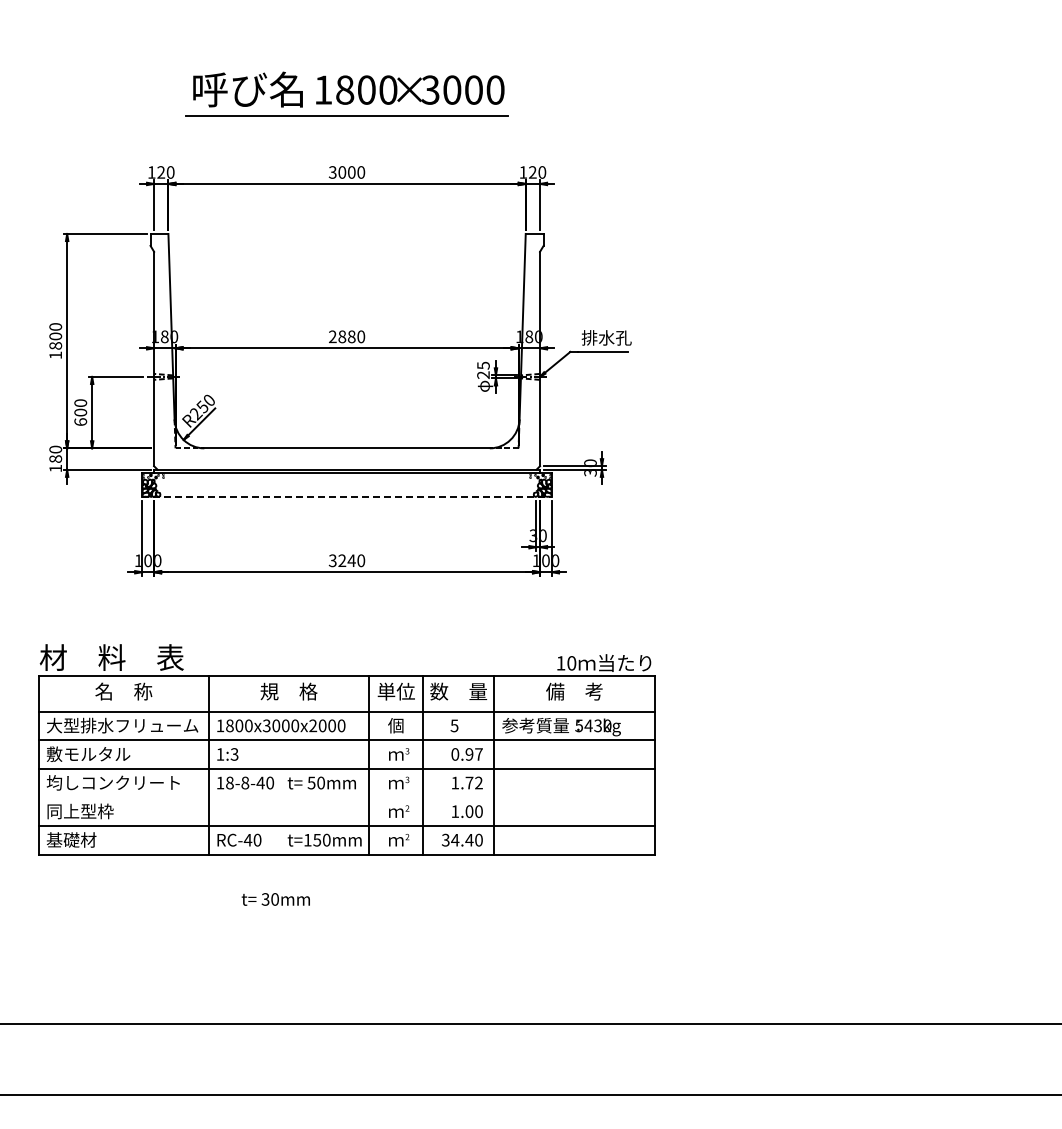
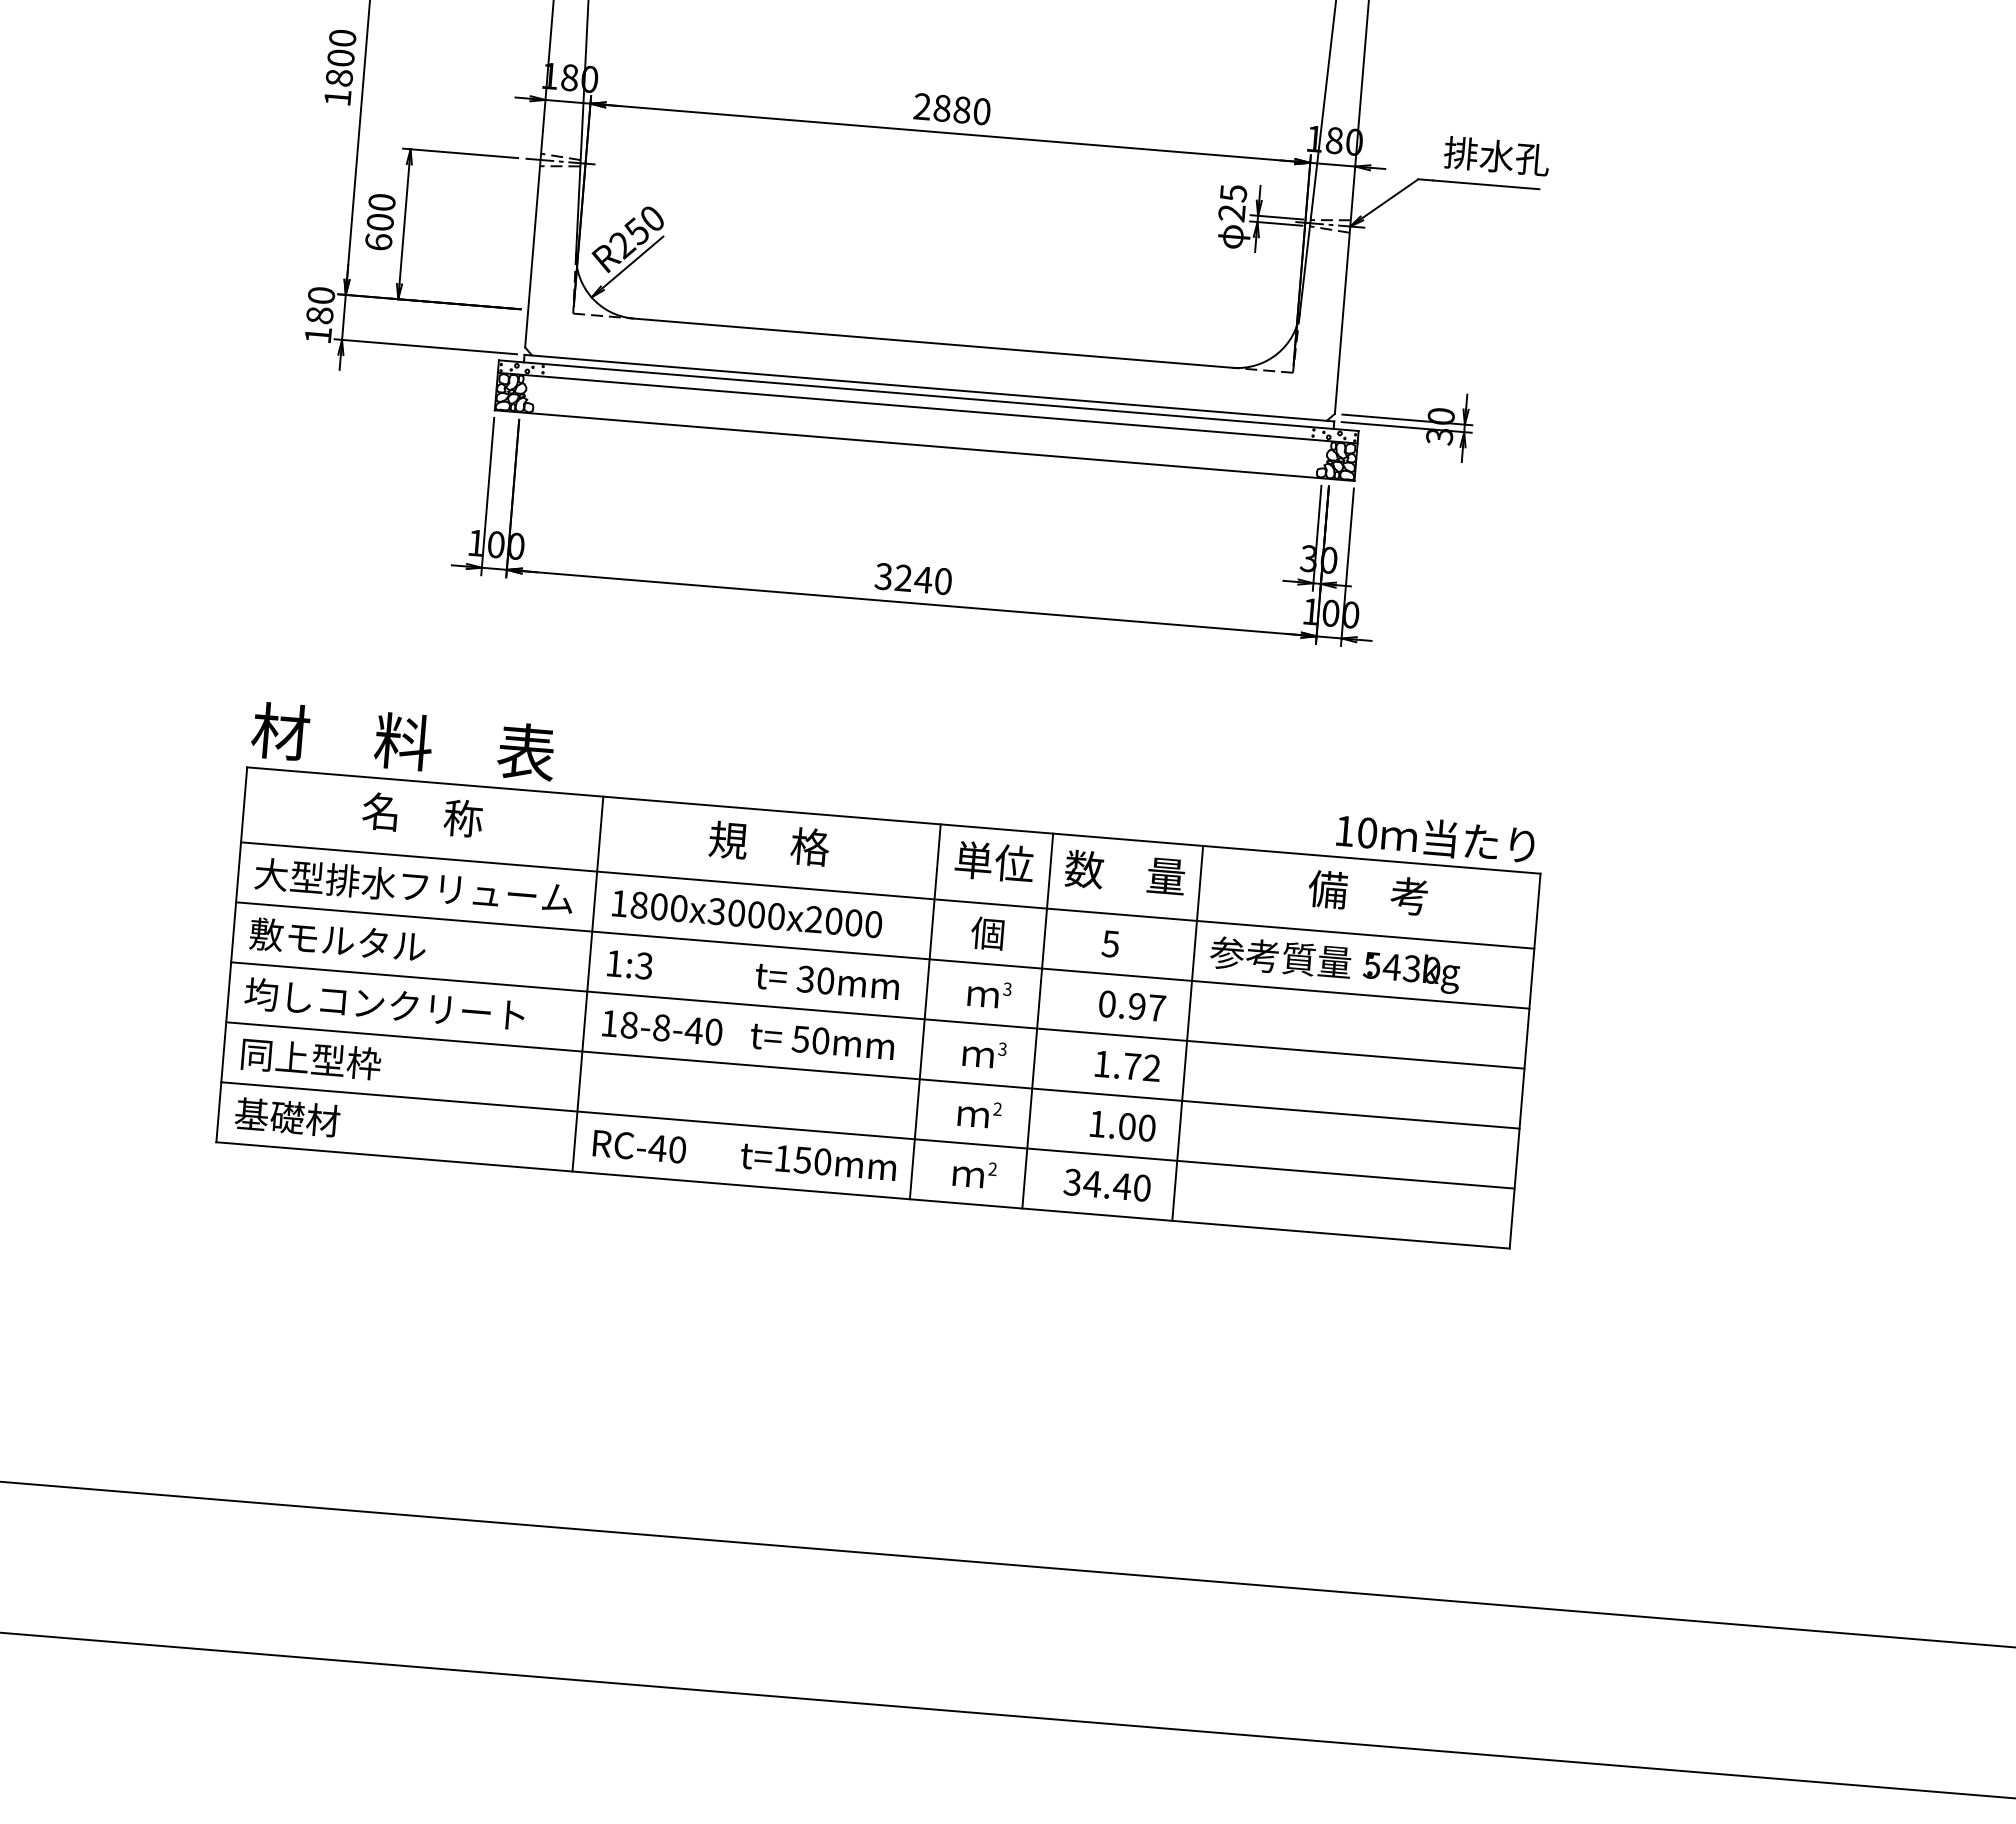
line: (346, 479) -> (926, 408), added
line: (347, 497) -> (925, 446), dashed -> solid
line: (346, 797) -> (871, 1075), added
text: (275, 899) -> (826, 981), moved

